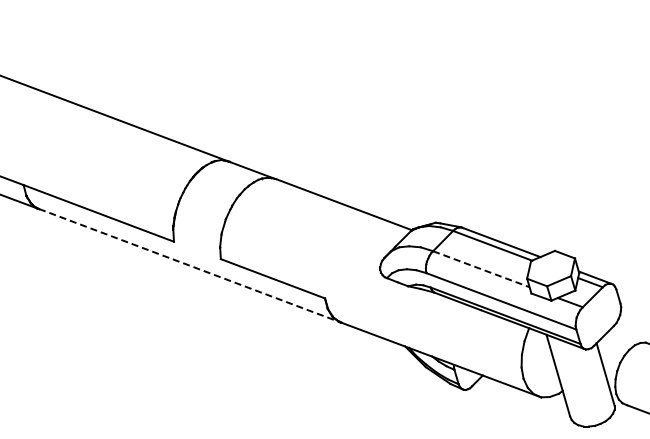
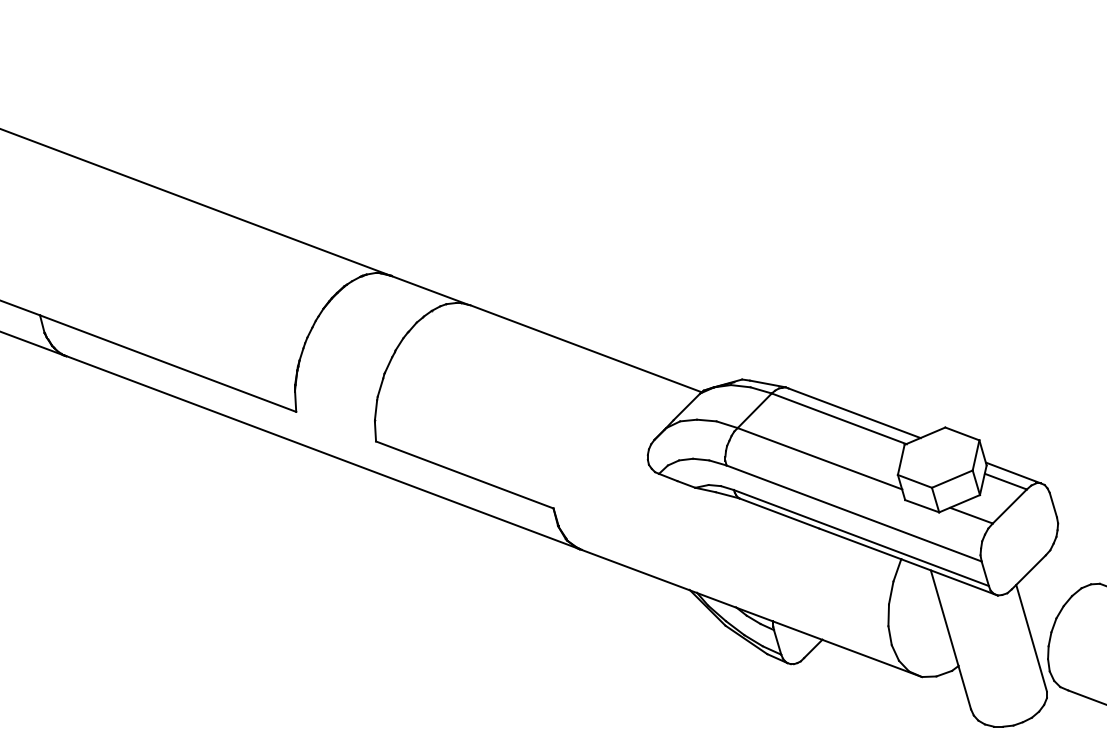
line: (190, 265) -> (324, 452), dashed -> solid
line: (481, 269) -> (820, 459), dashed -> solid

